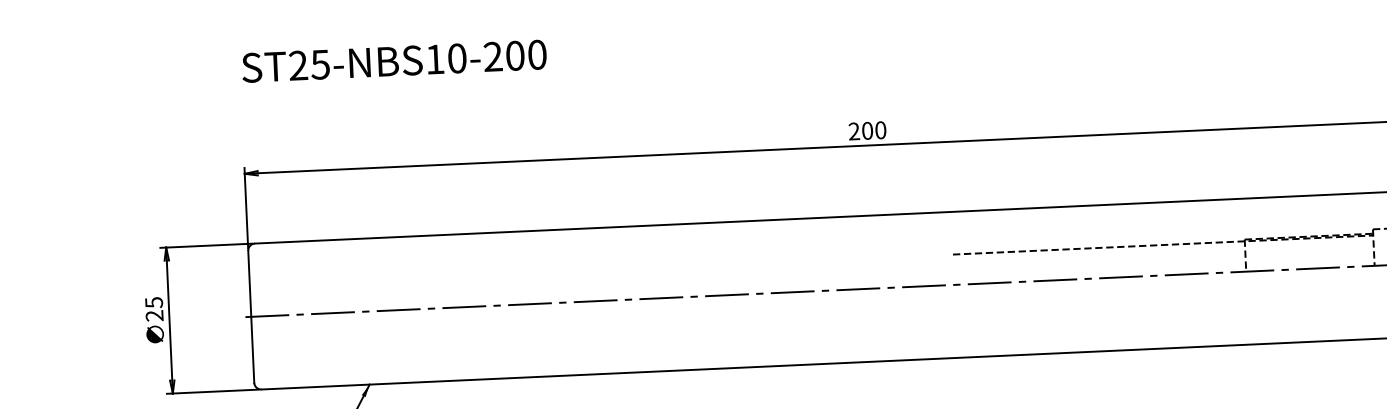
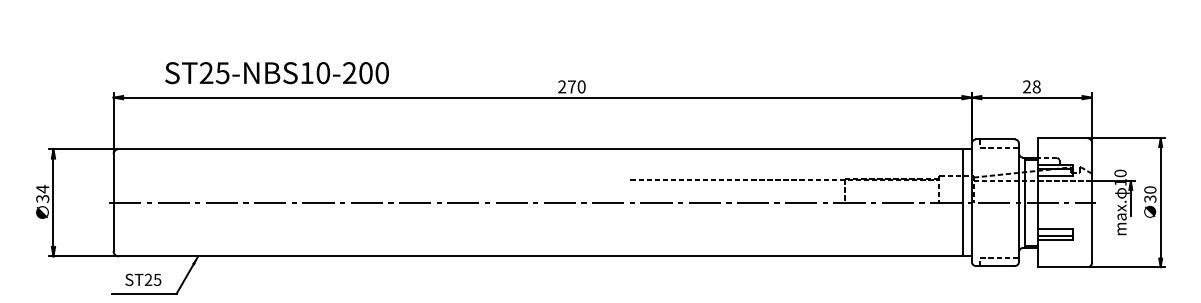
text: (393, 61) -> (276, 73), moved
text: (866, 130) -> (571, 86), 200 -> 270
text: (154, 308) -> (42, 193), 25 -> 34

